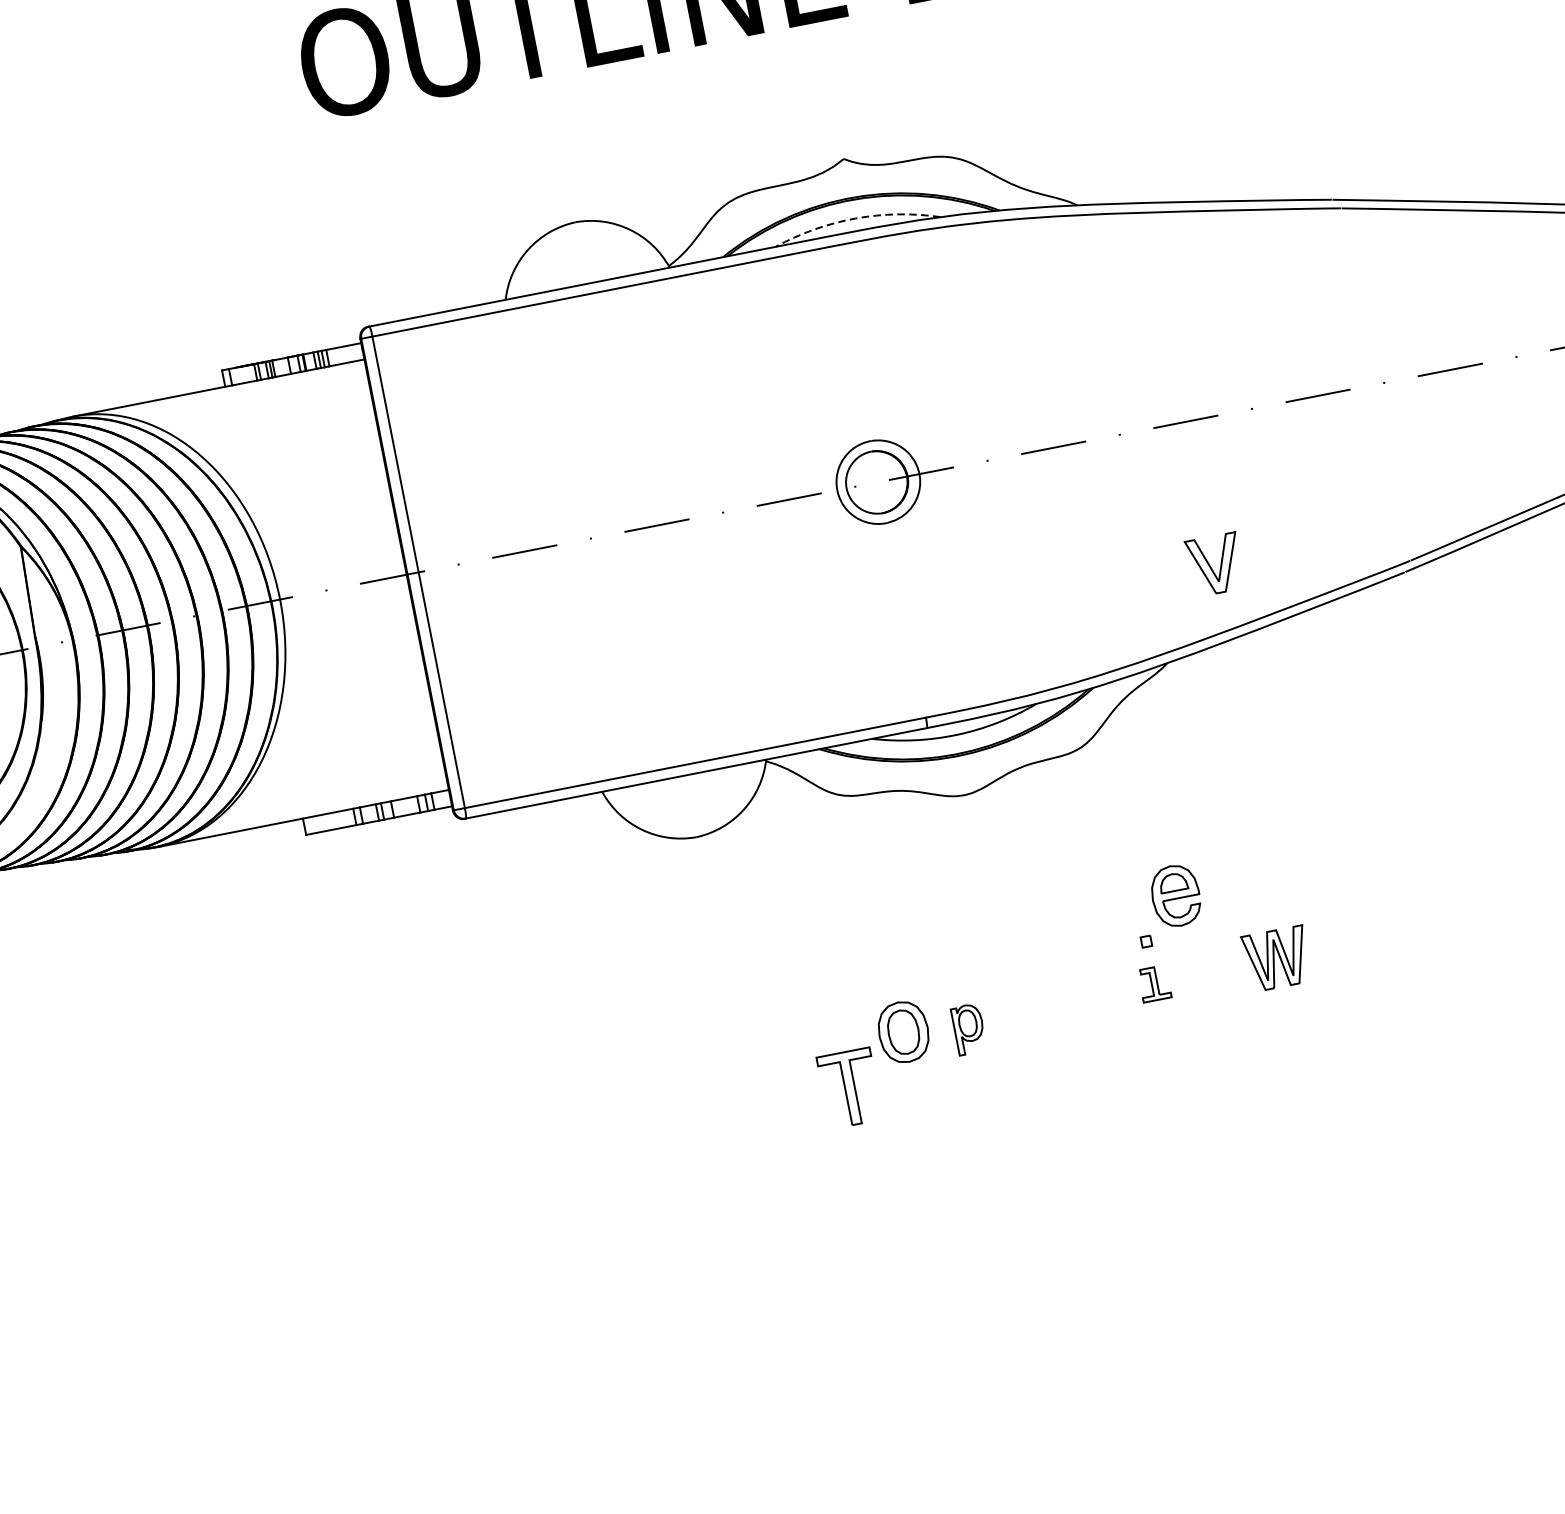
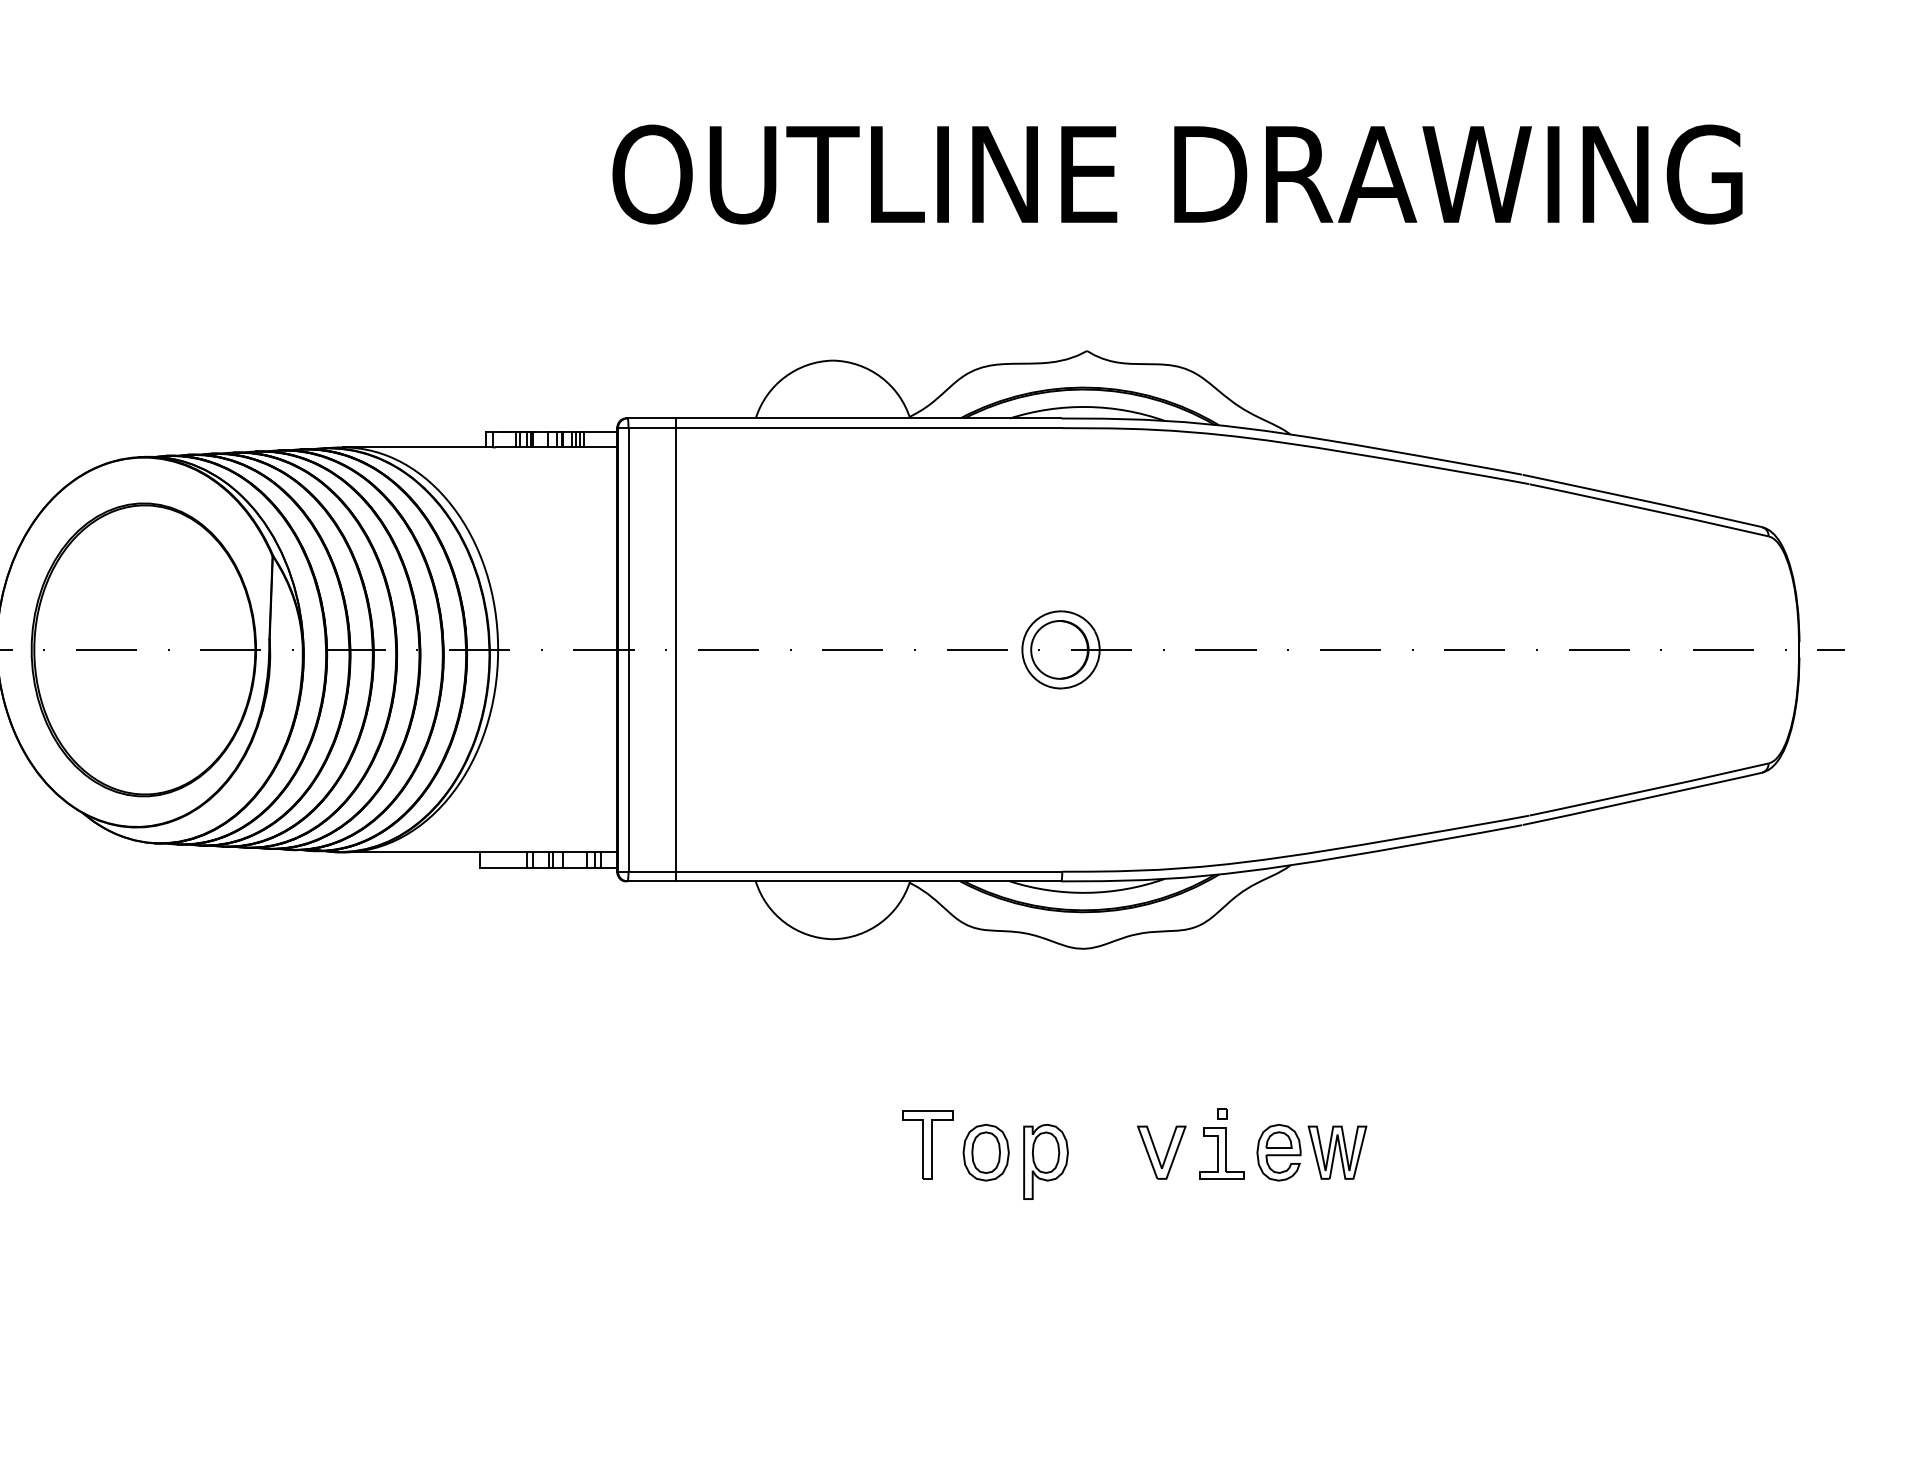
arc: (855, 219) -> (1087, 407), dashed -> solid
line: (468, 562) -> (675, 649), added
part: (1215, 564) -> (1161, 1152), moved
part: (1175, 895) -> (1278, 1152), moved
part: (1153, 983) -> (1221, 1153), size x1.67
part: (968, 1029) -> (1045, 1161), size x1.67
part: (849, 1087) -> (927, 1144), moved

